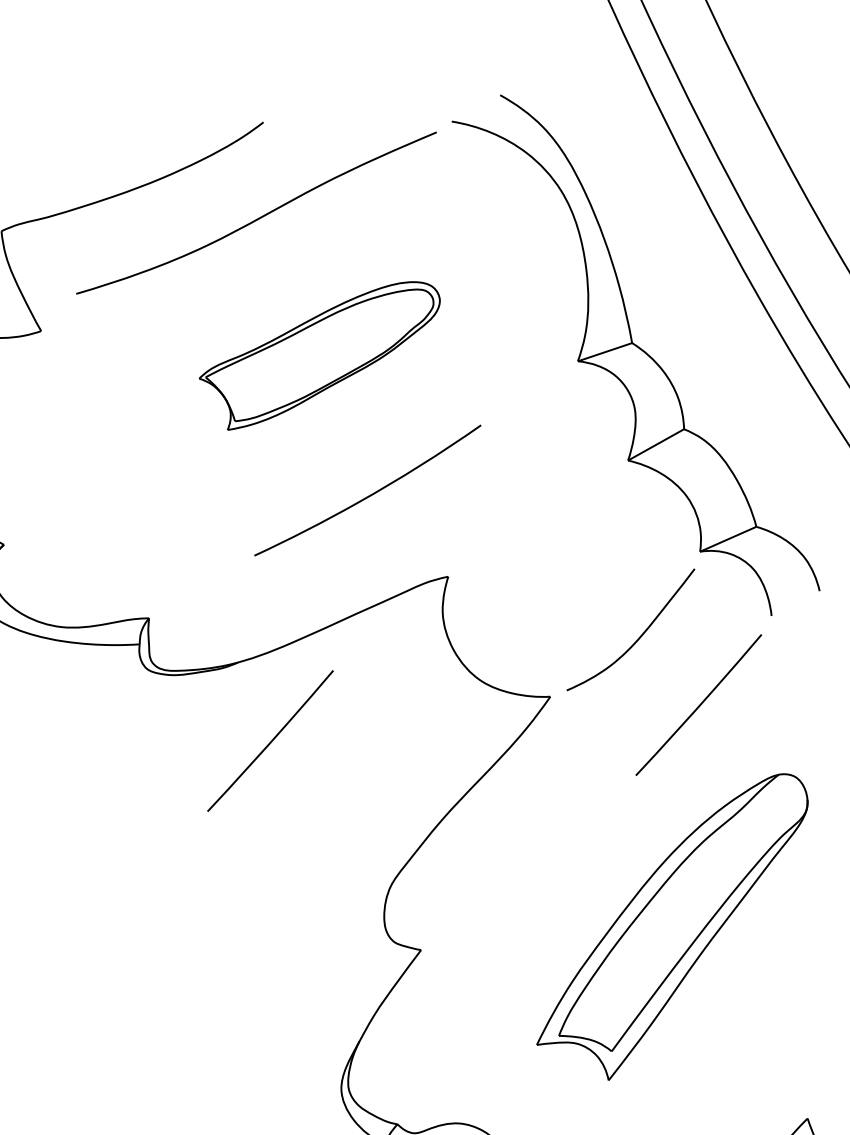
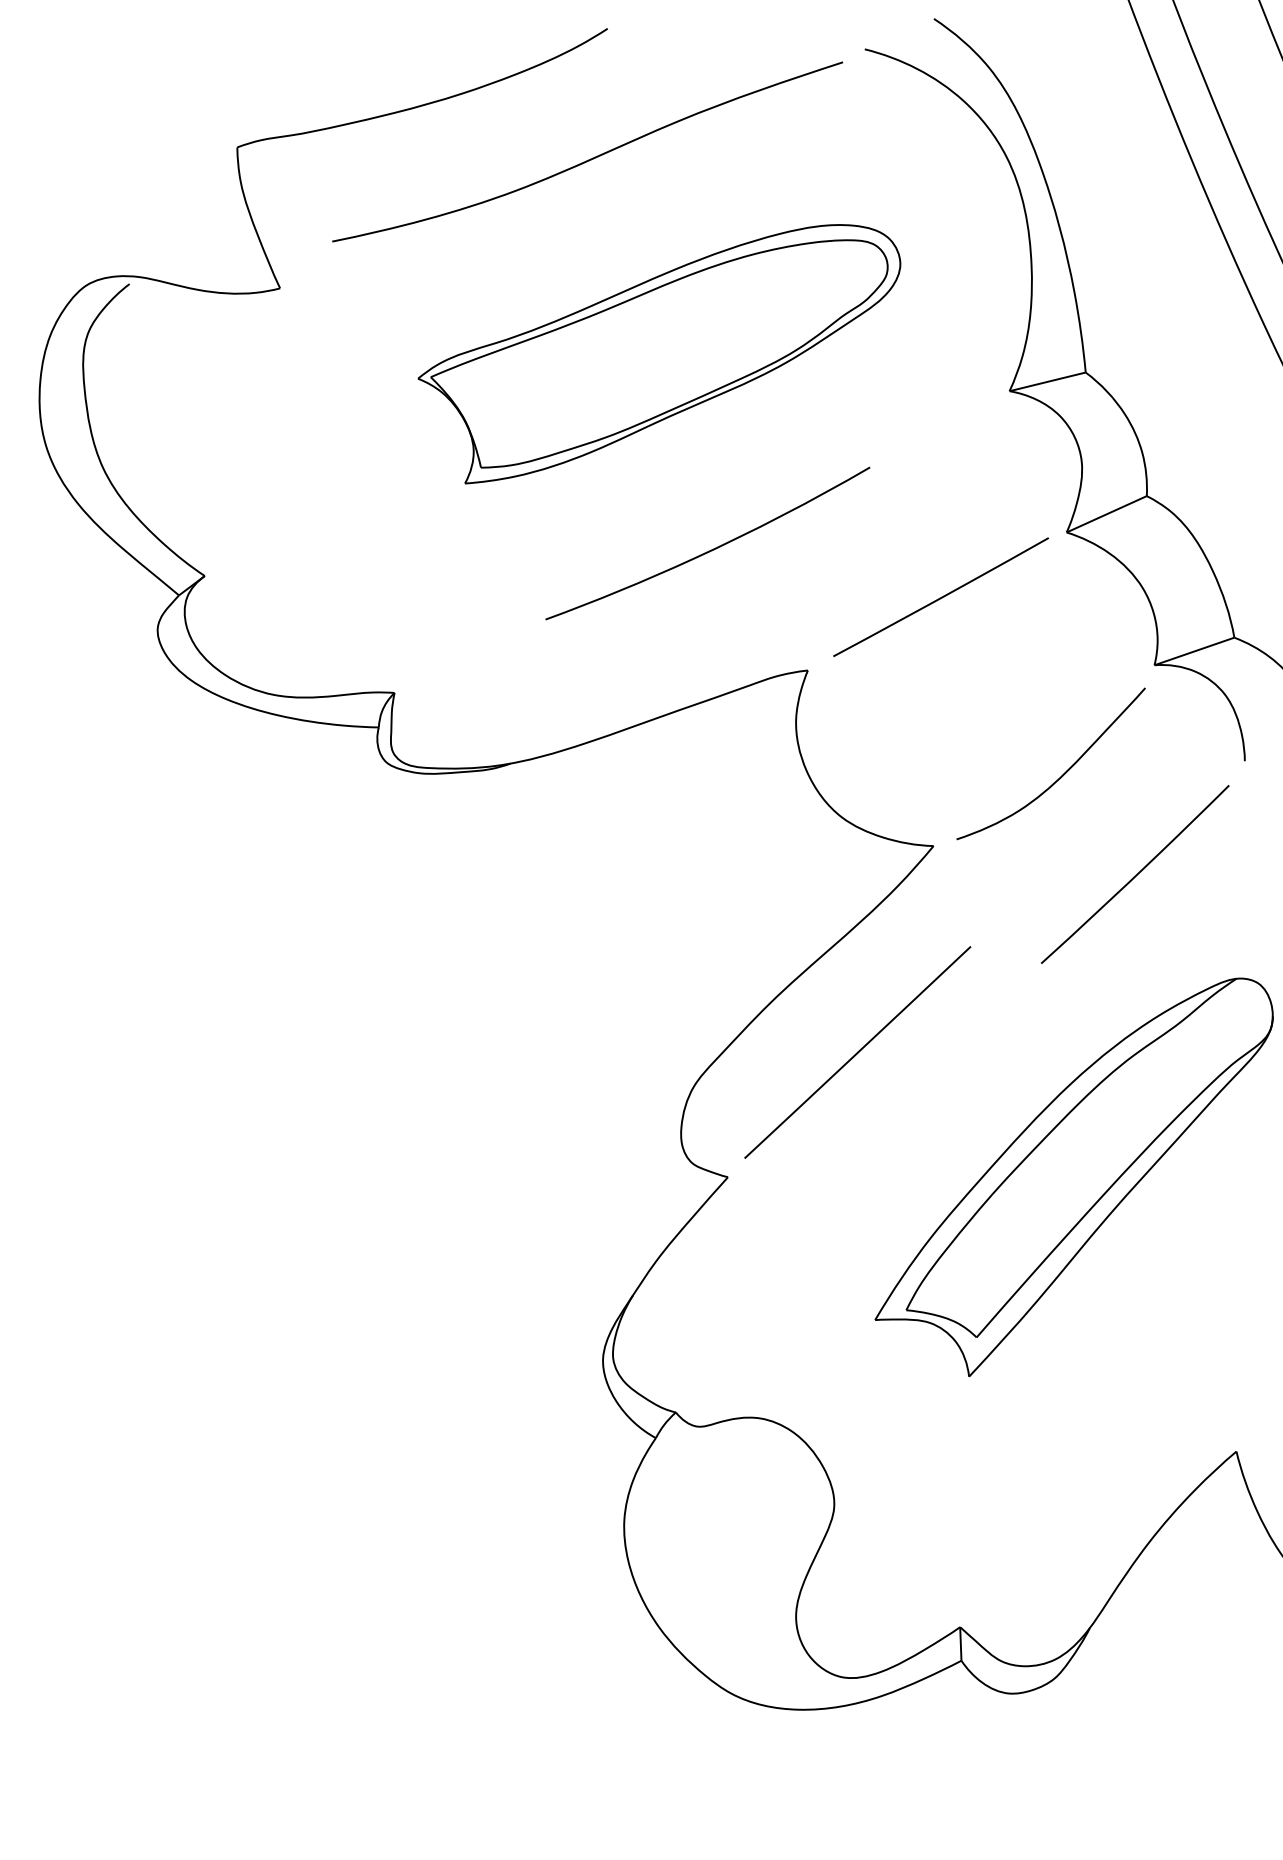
part: (321, 356) -> (659, 354), size x1.43
line: (540, 514) -> (941, 596), added
curve: (271, 740) -> (547, 874), removed
line: (507, 851) -> (857, 1052), added

